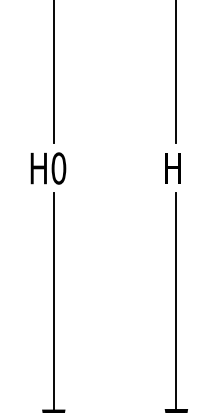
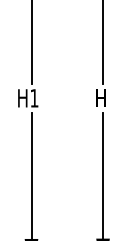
text: (58, 168) -> (34, 98), H0 -> H1

